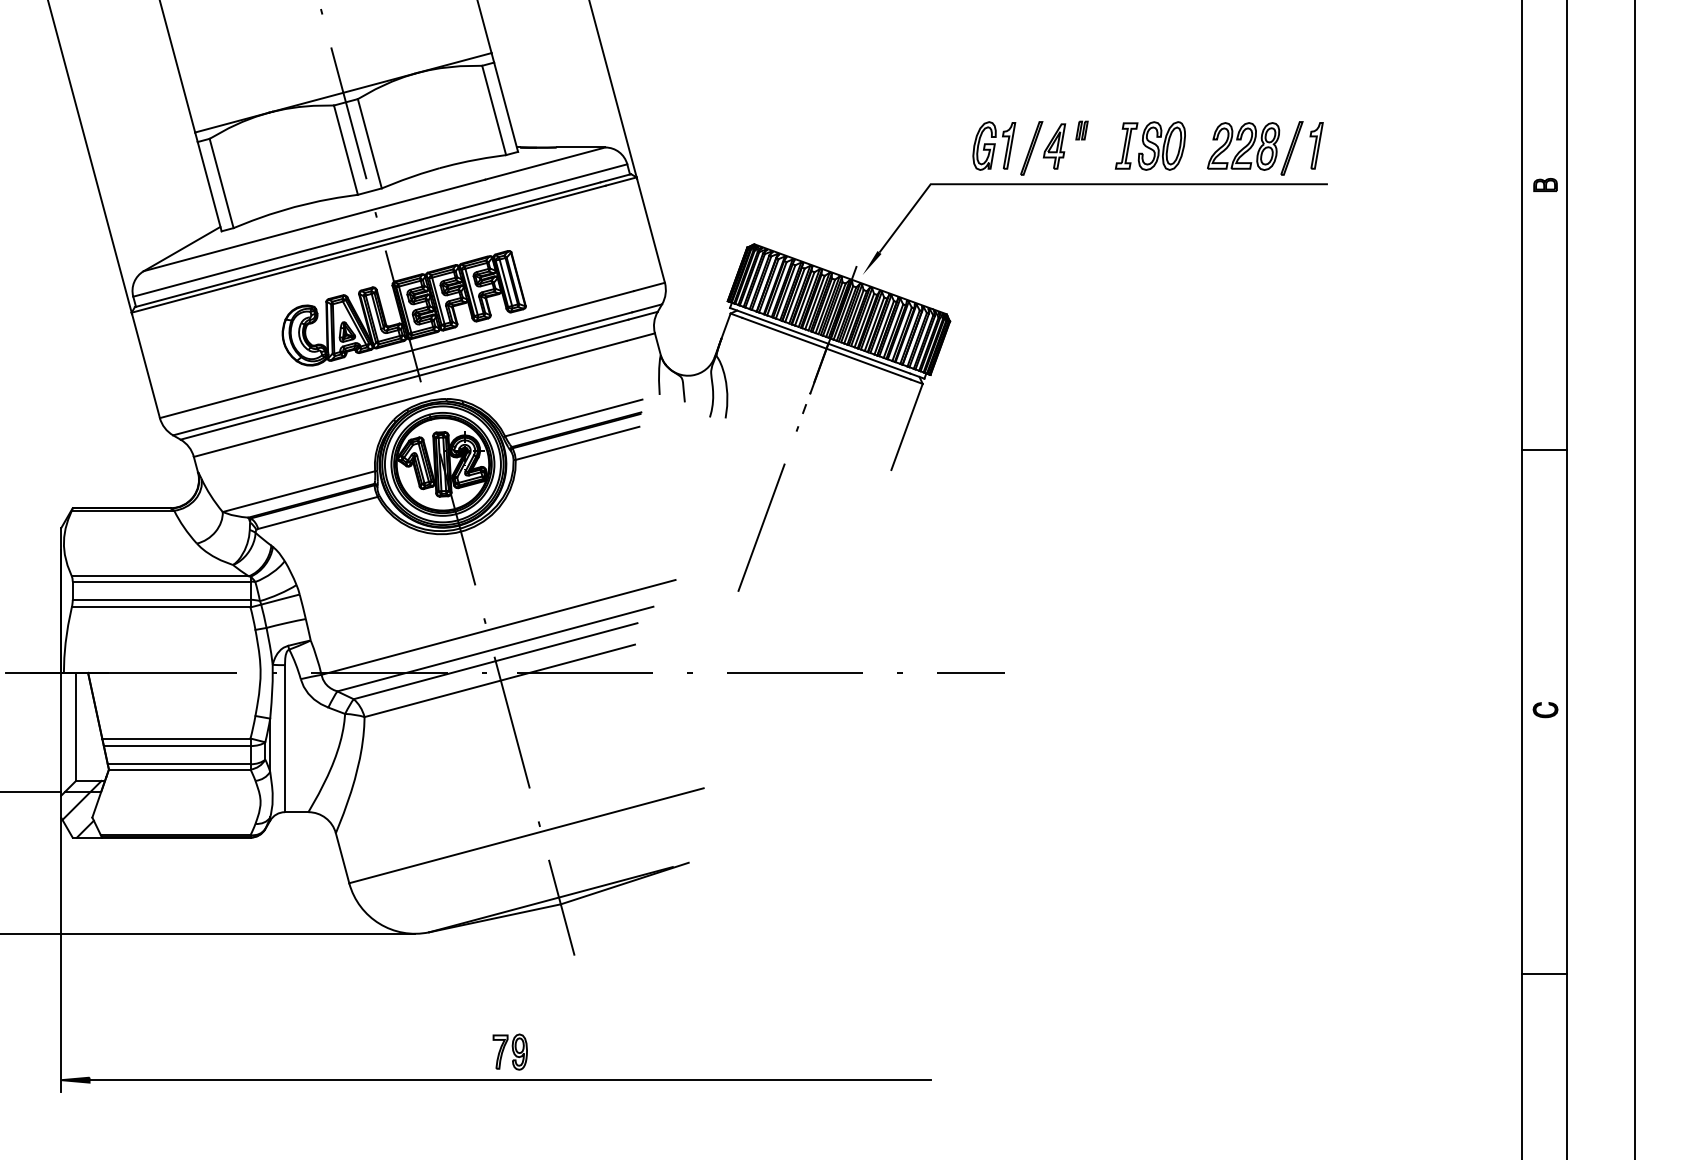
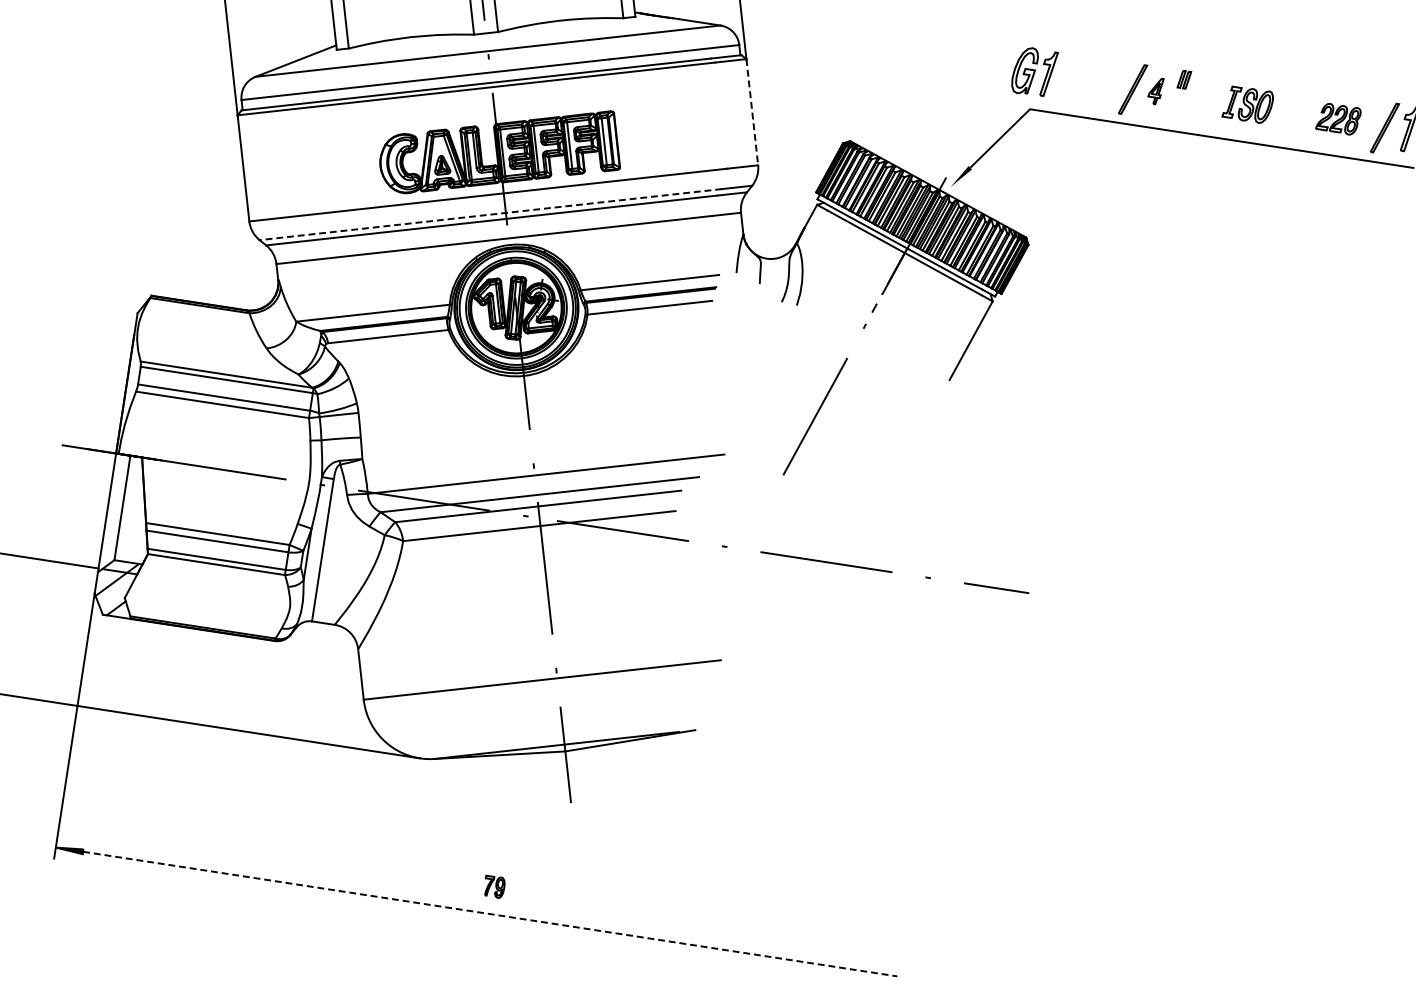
part: (994, 145) -> (1034, 71), moved
part: (1149, 145) -> (1247, 104), size x0.7
part: (1054, 146) -> (1155, 91), size x0.6
part: (1243, 146) -> (1338, 119), size x0.6
line: (650, 230) -> (751, 112), solid -> dashed
line: (402, 373) -> (490, 214), solid -> dashed
part: (509, 1051) -> (493, 886), size x0.6
line: (510, 1080) -> (490, 914), solid -> dashed

